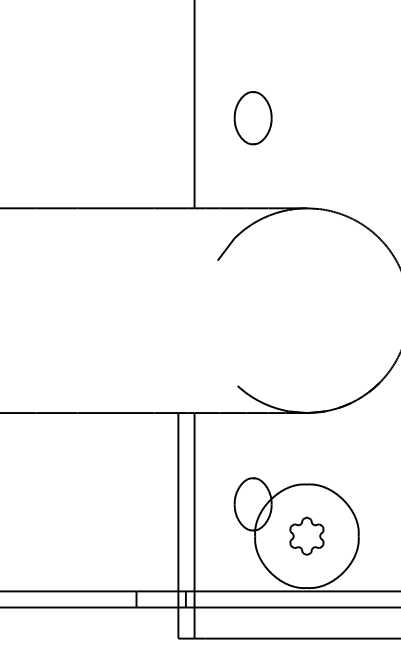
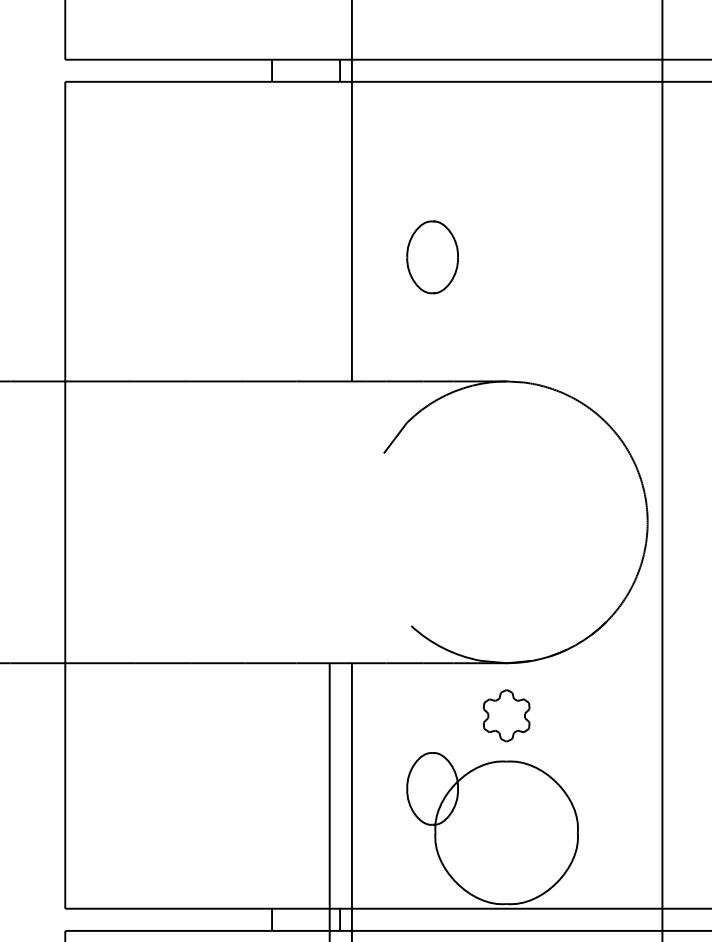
part: (306, 536) -> (506, 715), moved

